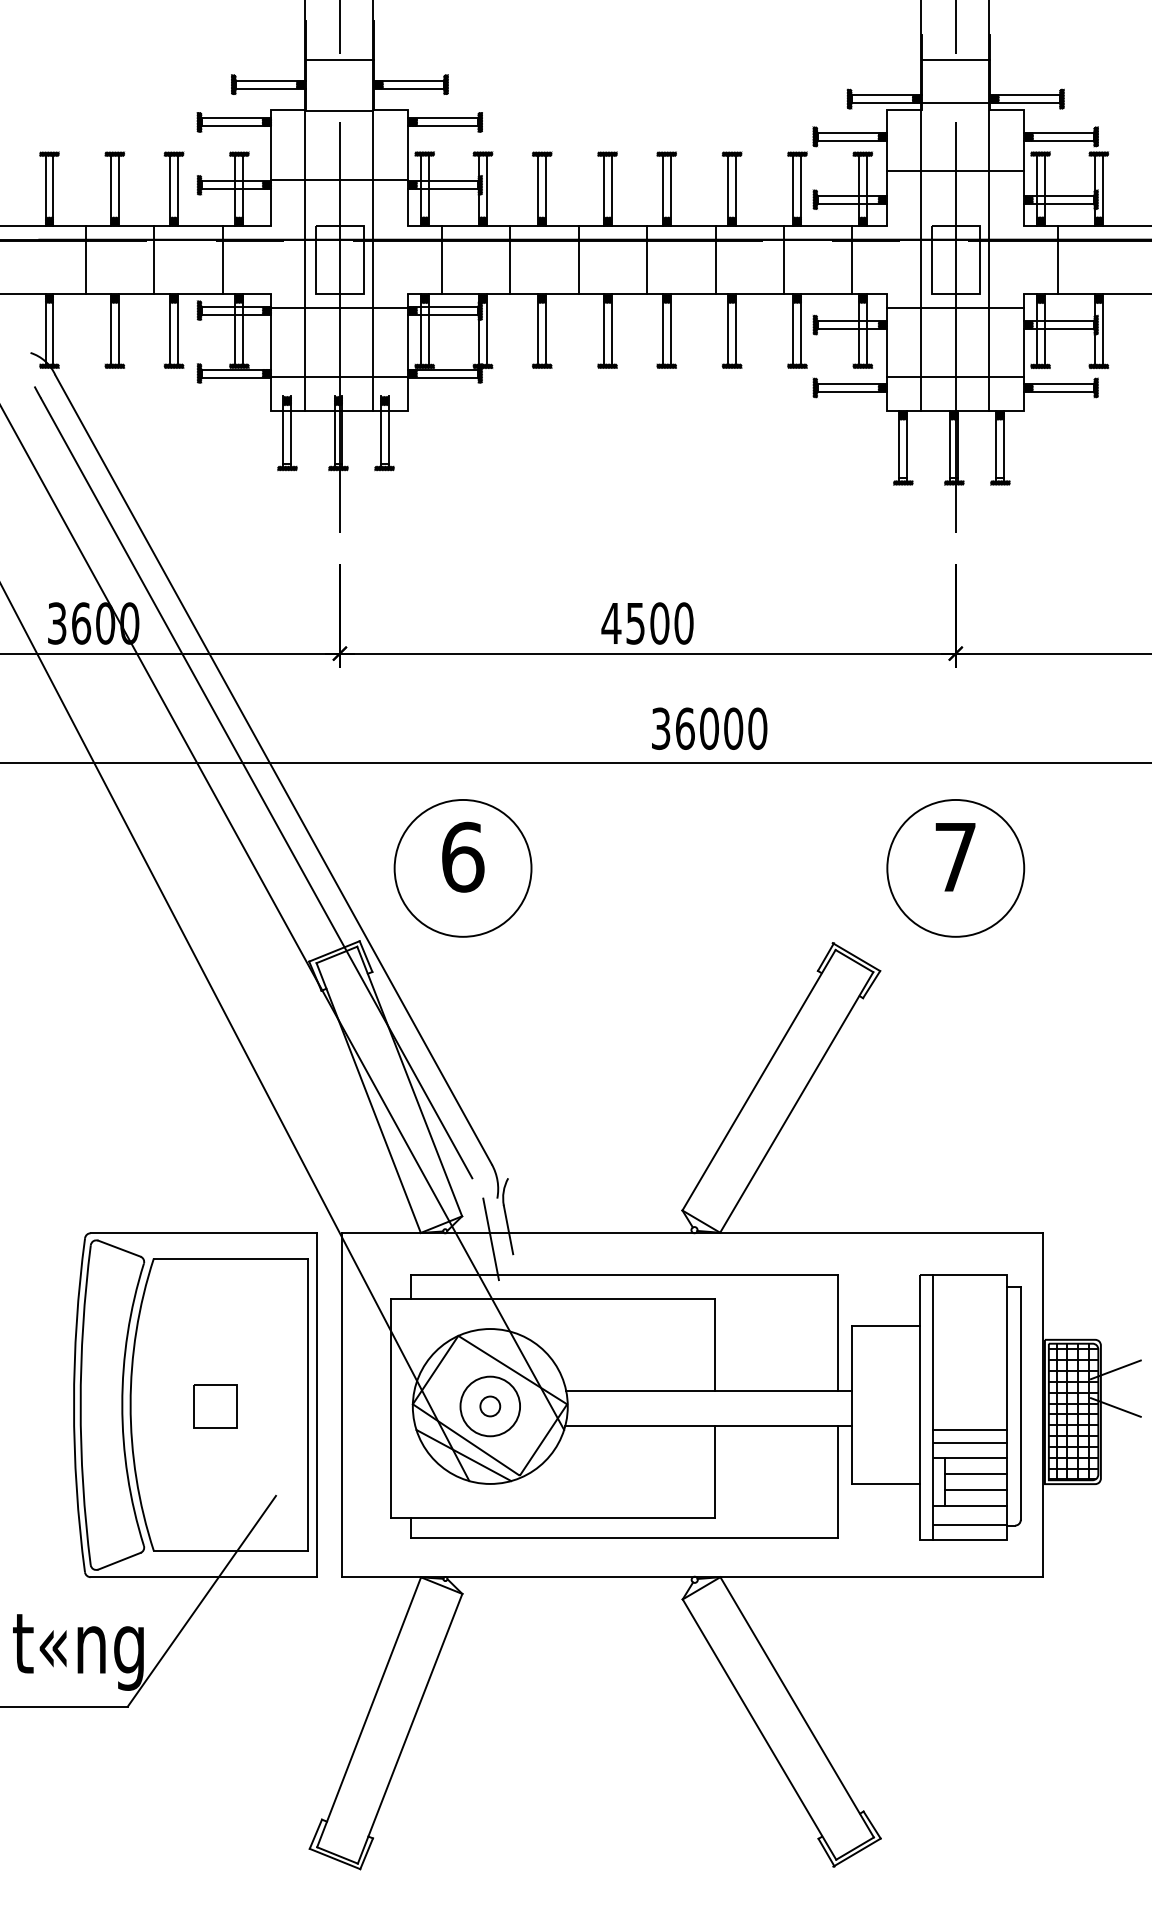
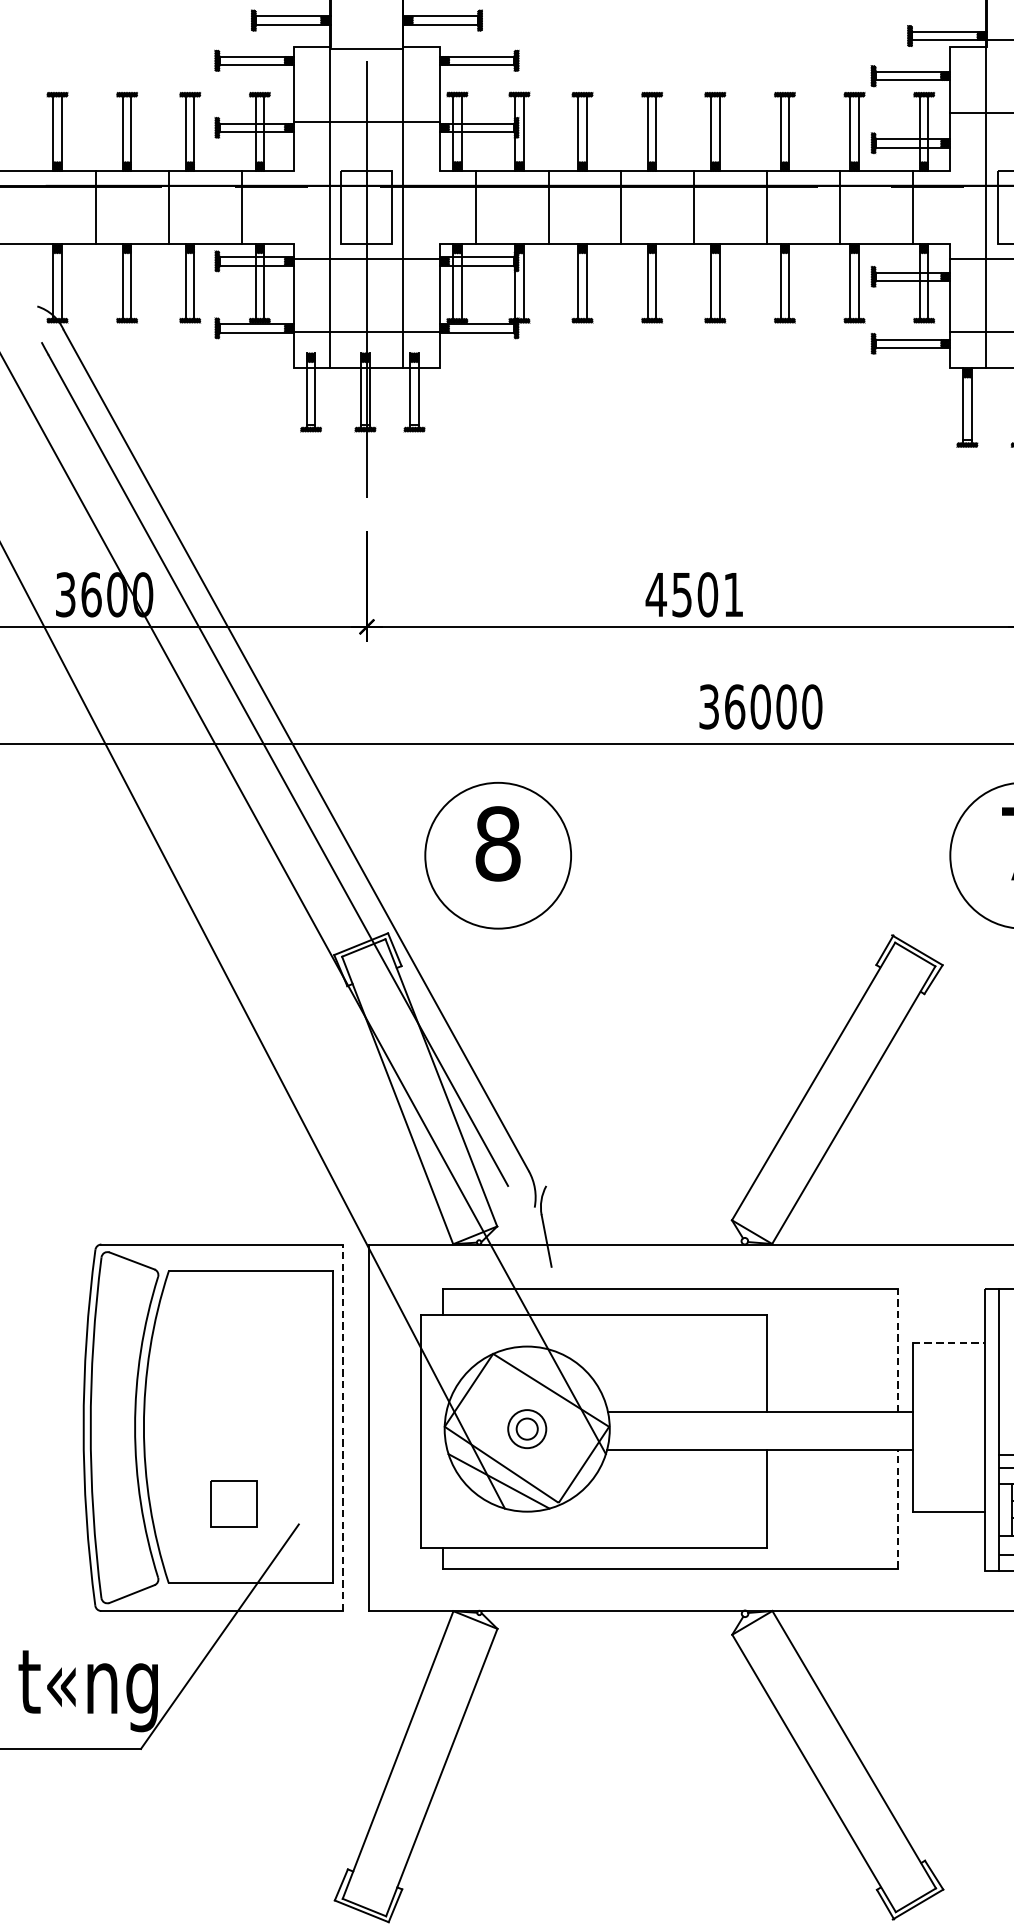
text: (683, 623) -> (733, 594), 4500 -> 4501
text: (463, 856) -> (498, 843), 6 -> 8
line: (490, 1239) -> (527, 1251), removed
line: (885, 1325) -> (948, 1342), solid -> dashed
line: (838, 1333) -> (898, 1351), solid -> dashed
line: (317, 1405) -> (343, 1428), solid -> dashed
part: (215, 1406) -> (234, 1503), moved
circle: (490, 1406) -> (527, 1429), size x0.6
line: (838, 1481) -> (898, 1509), solid -> dashed

